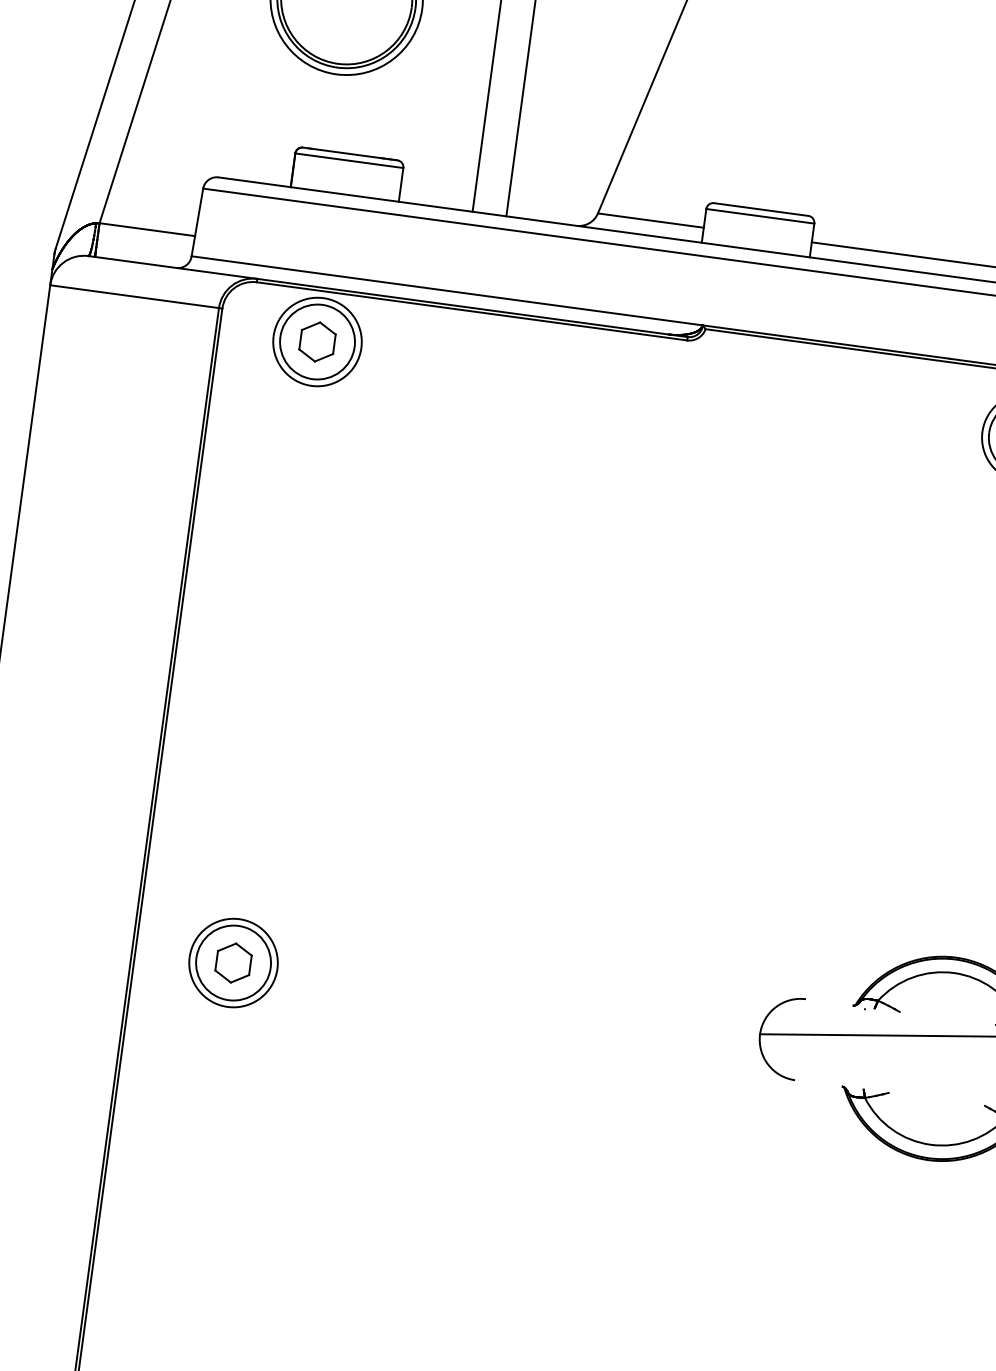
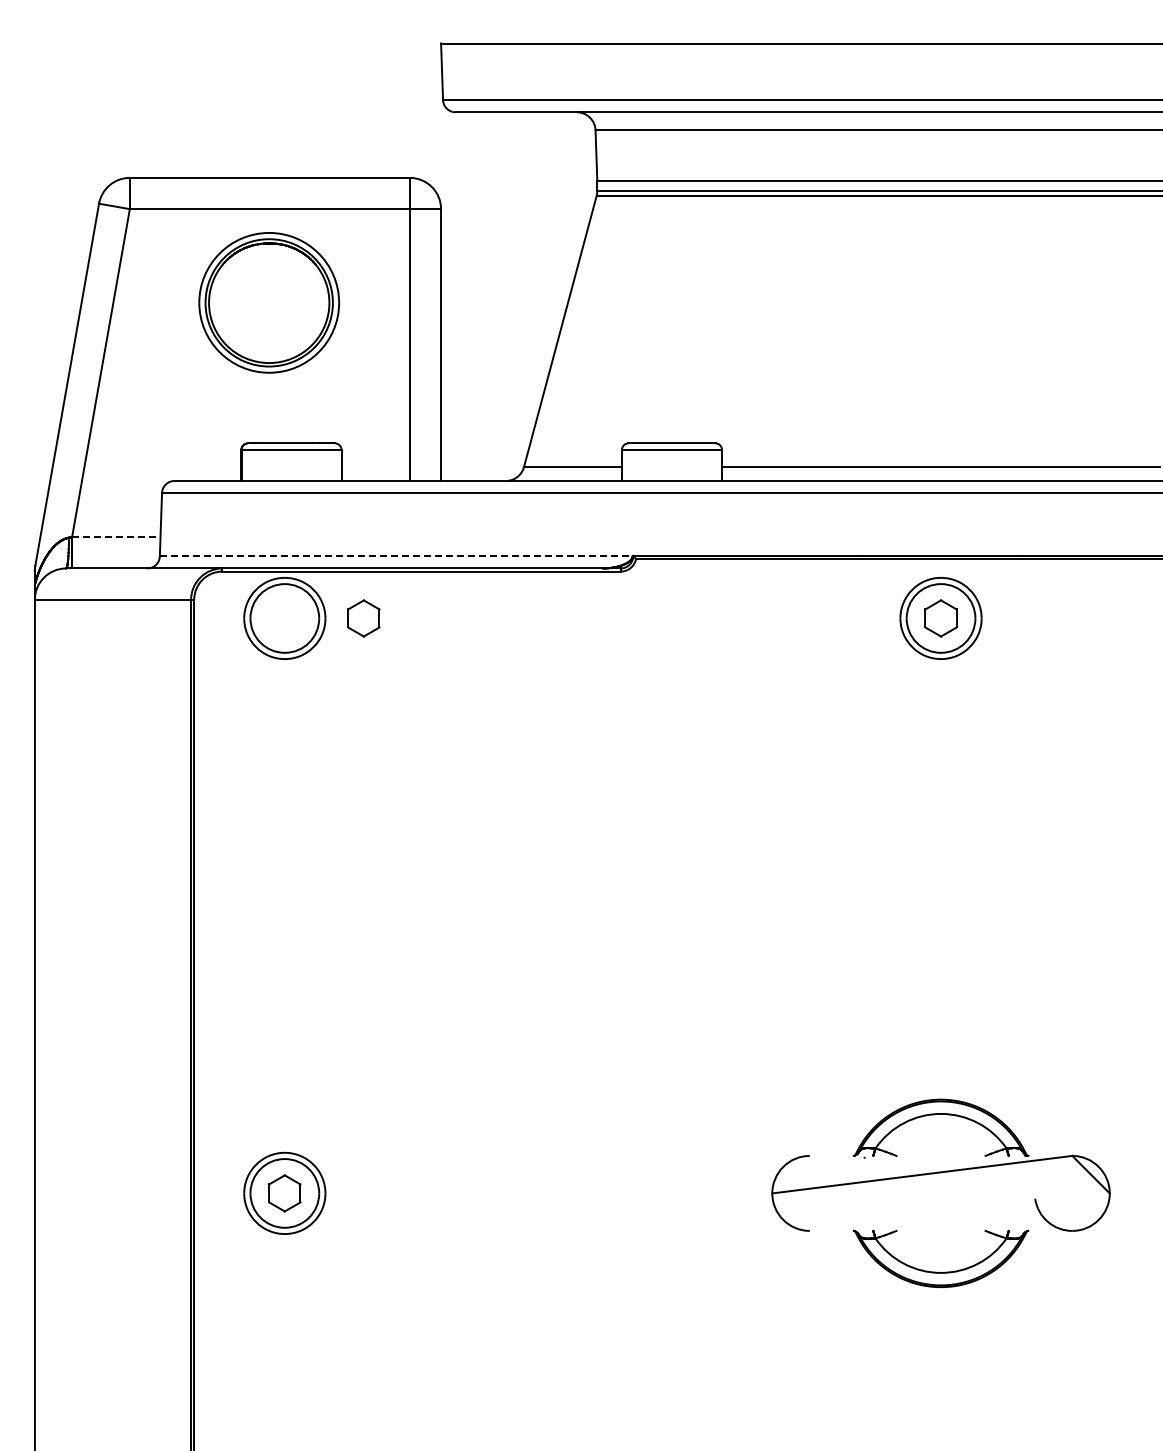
line: (147, 229) -> (116, 537), solid -> dashed
line: (447, 290) -> (396, 555), solid -> dashed
part: (317, 342) -> (363, 618), moved

